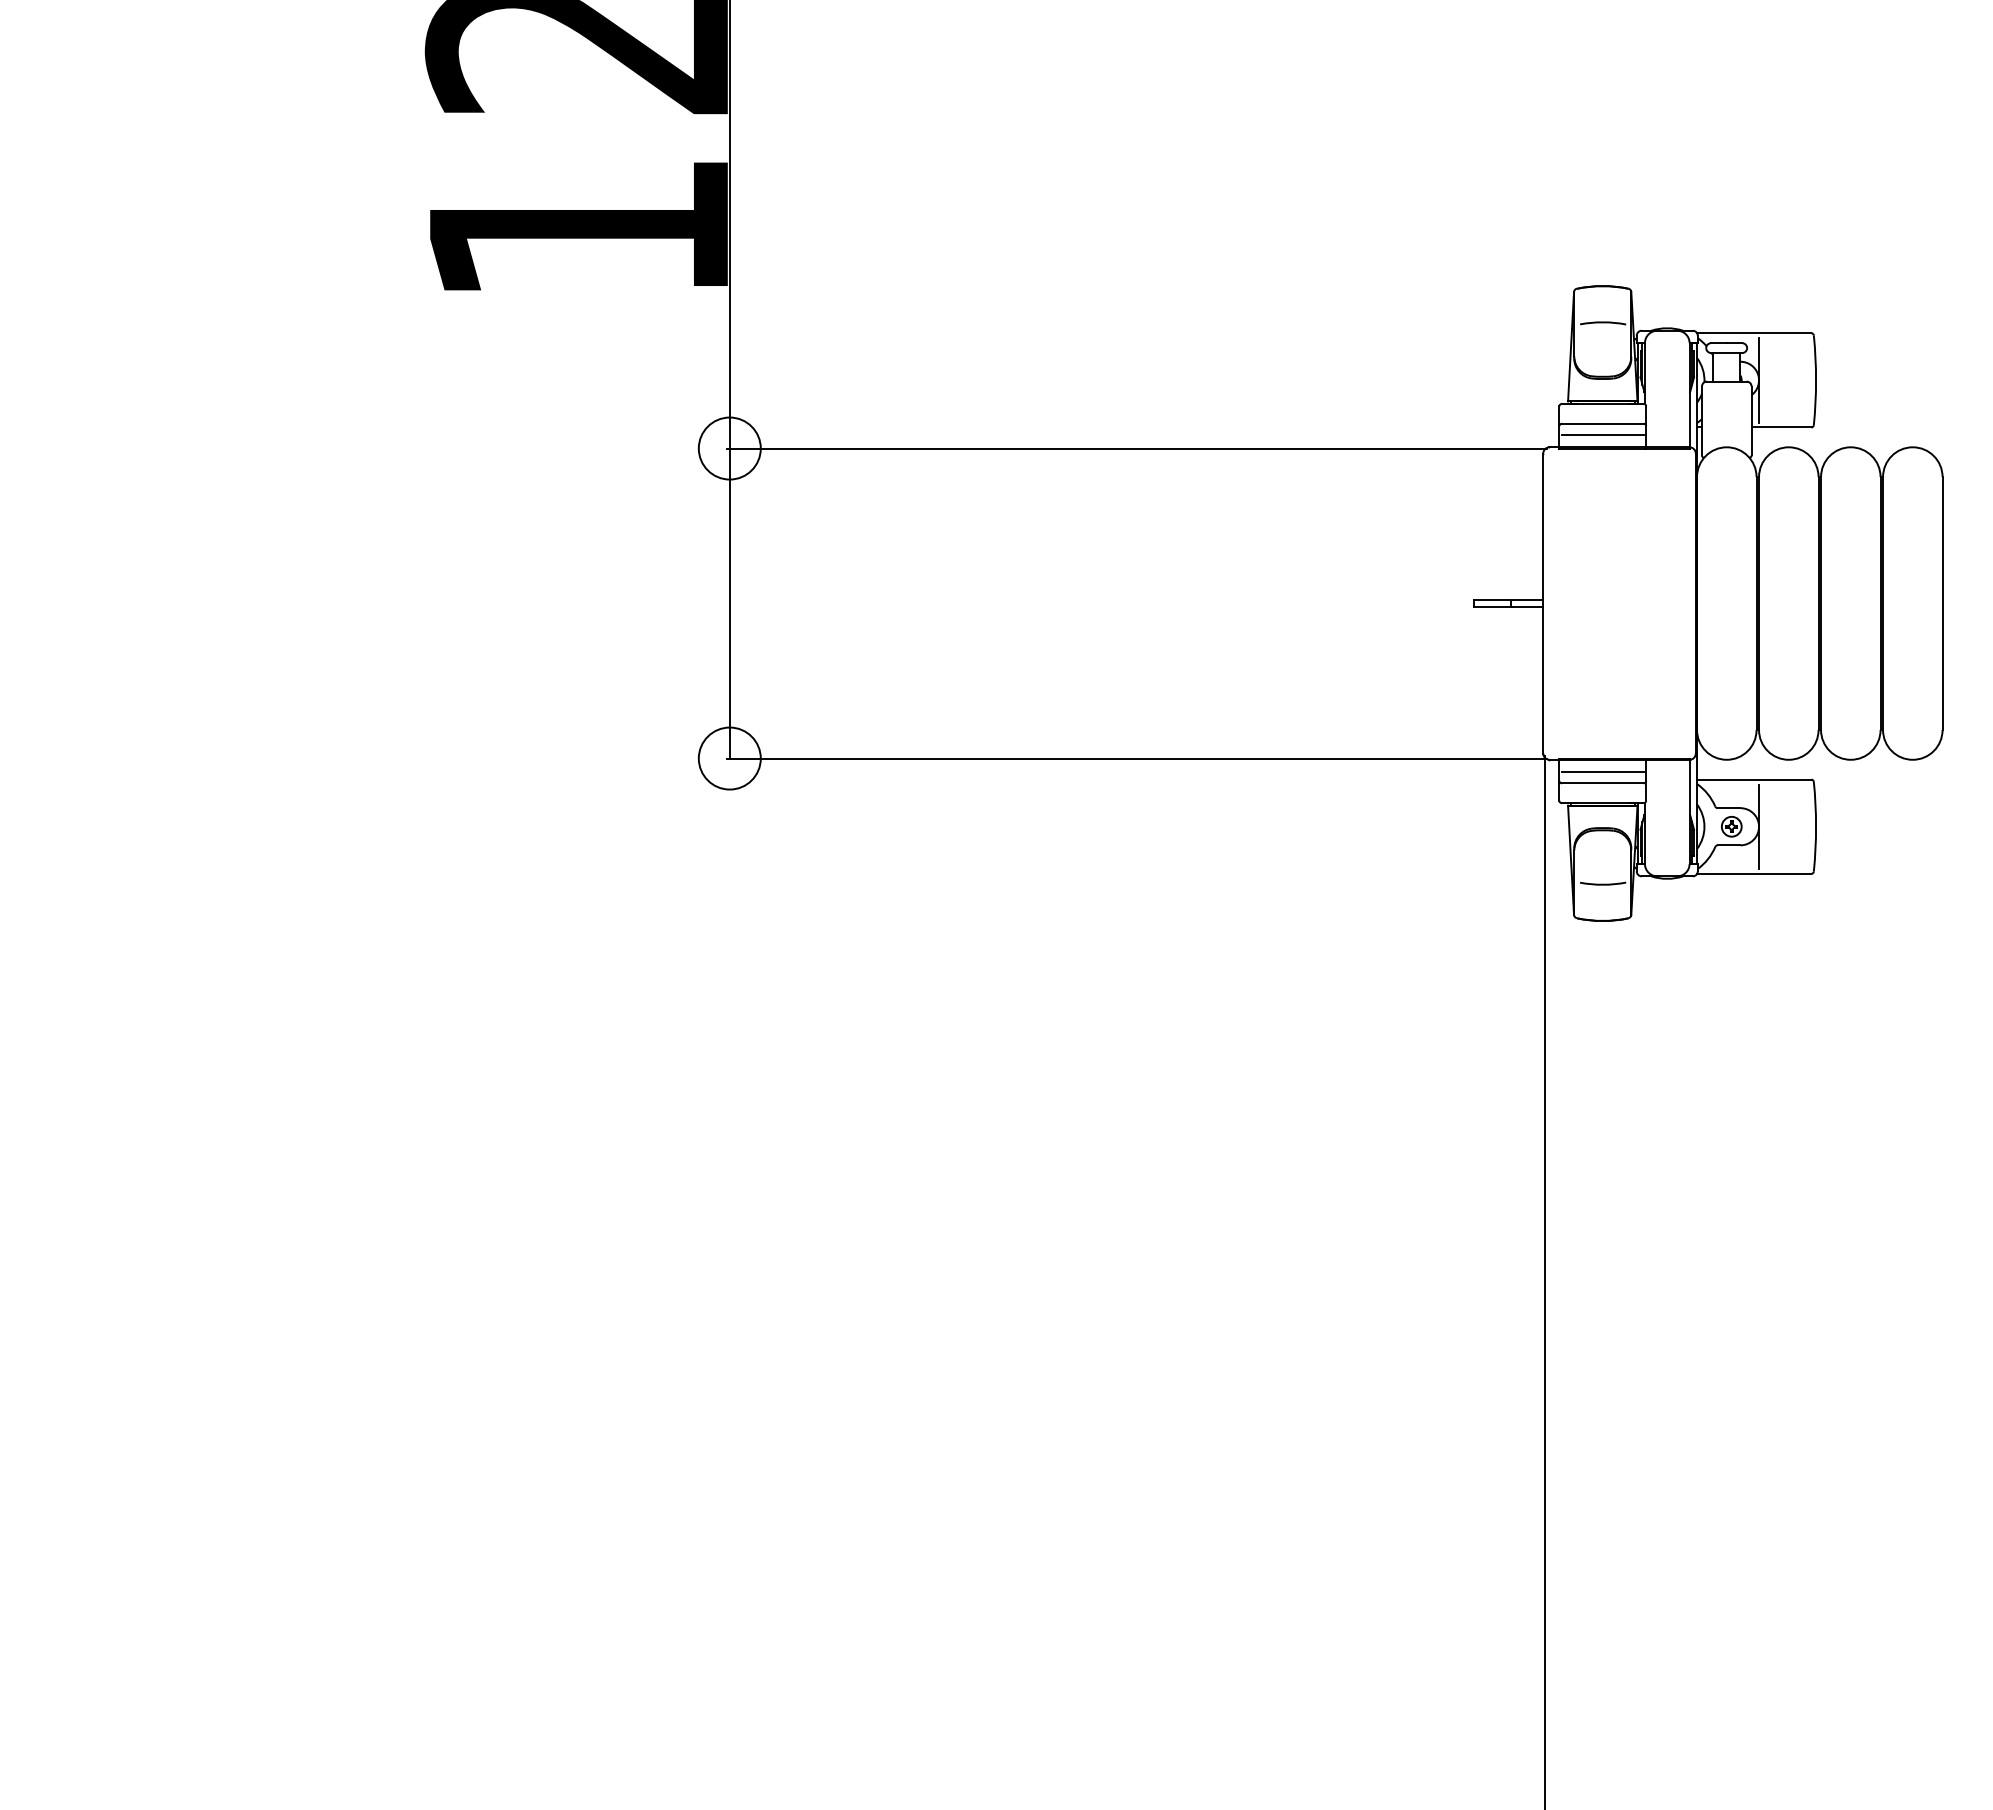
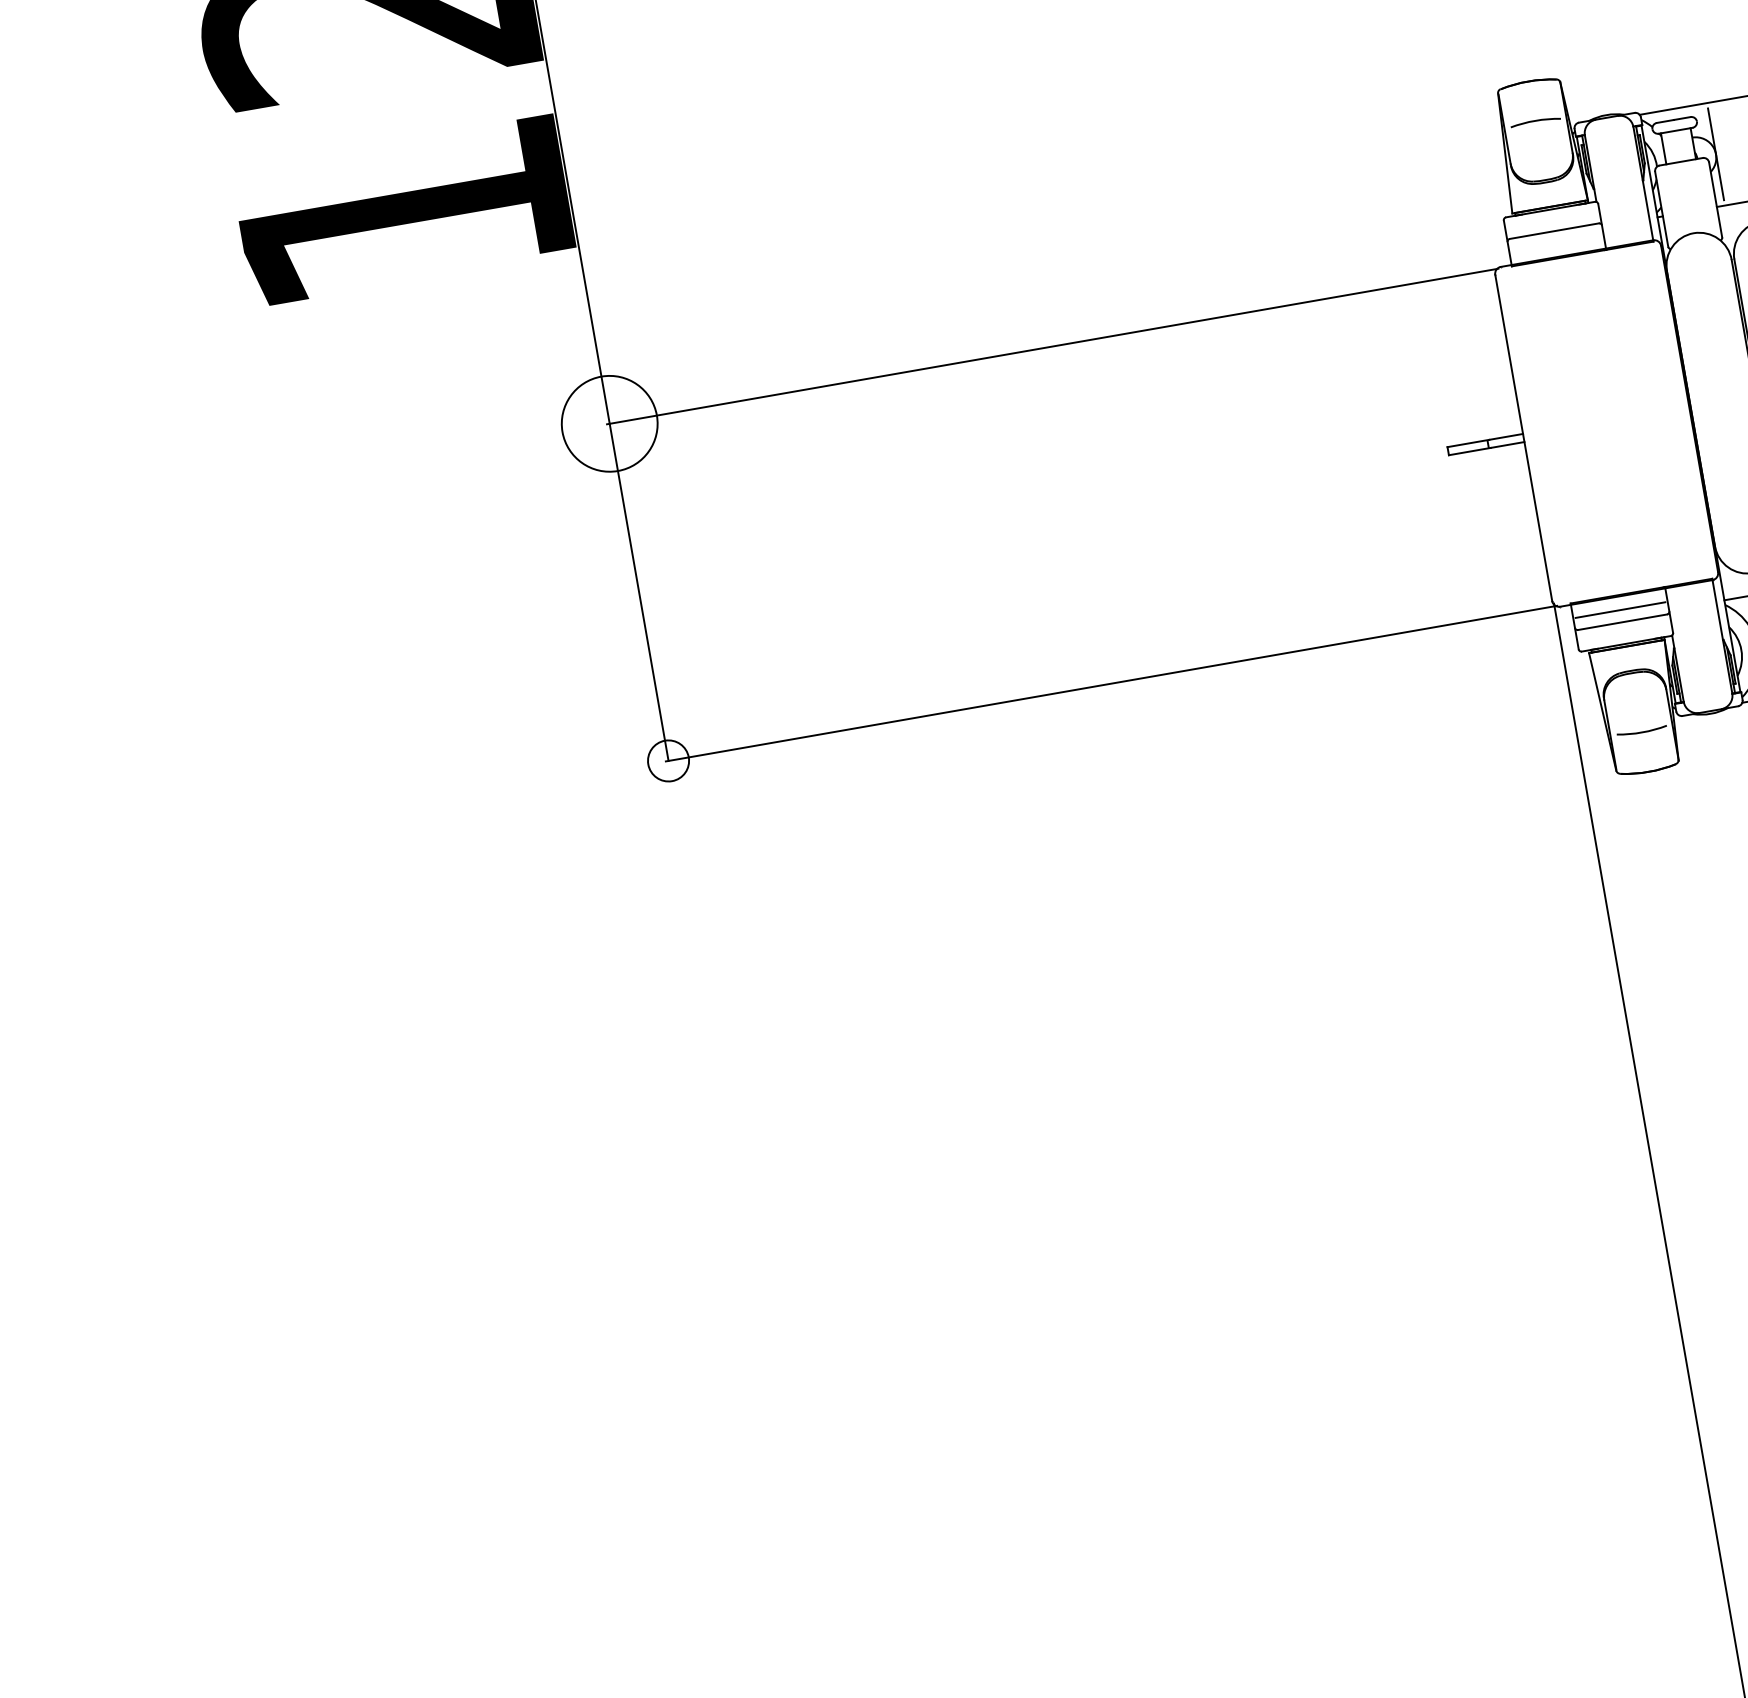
line: (1602, 434) -> (1556, 242), removed
circle: (729, 448) -> (609, 423), size x1.4
circle: (729, 758) -> (668, 760), size x0.6

